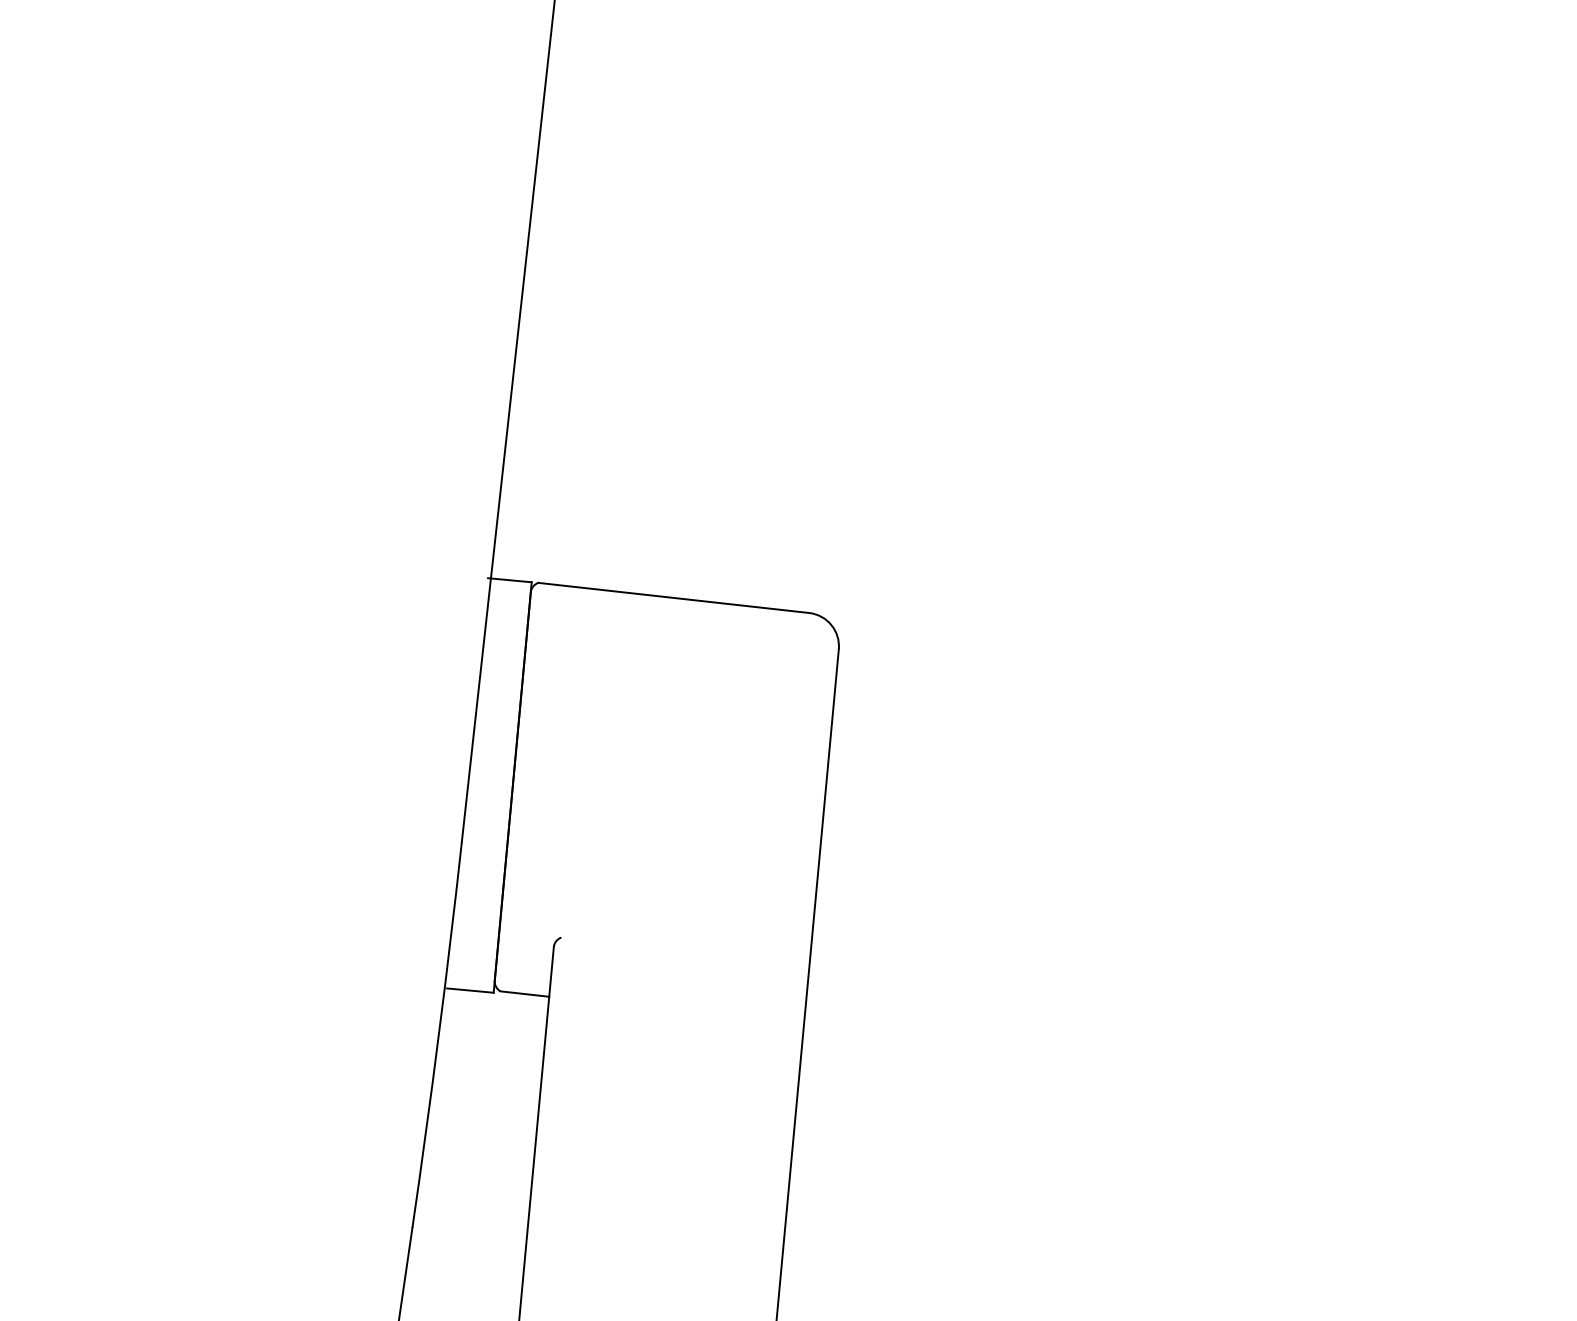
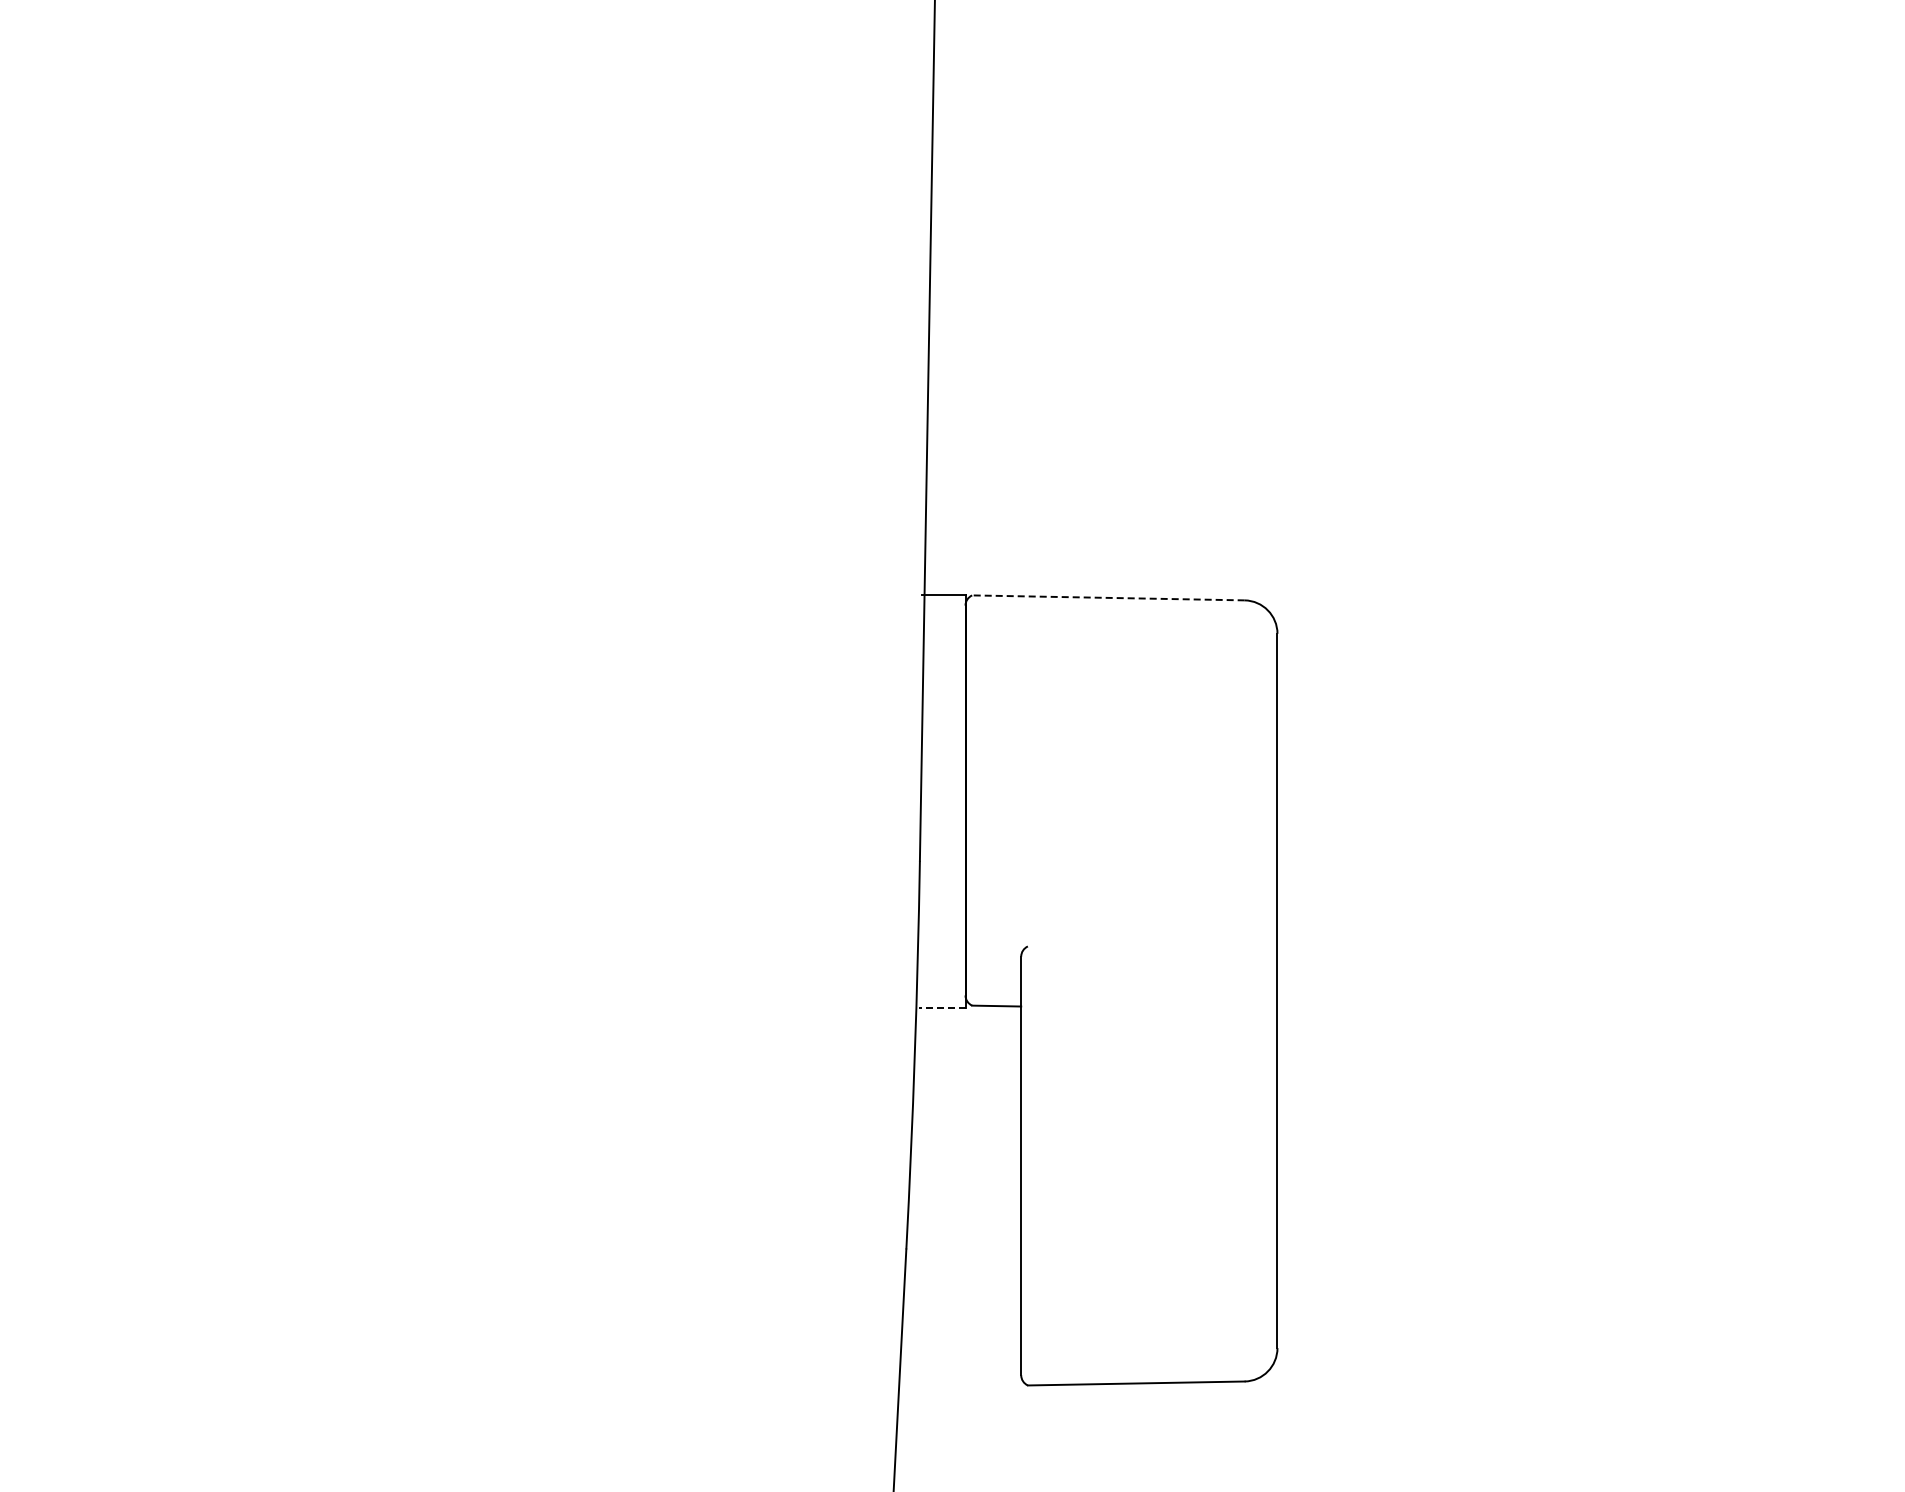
line: (672, 597) -> (1107, 597), solid -> dashed
line: (469, 990) -> (941, 1007), solid -> dashed

